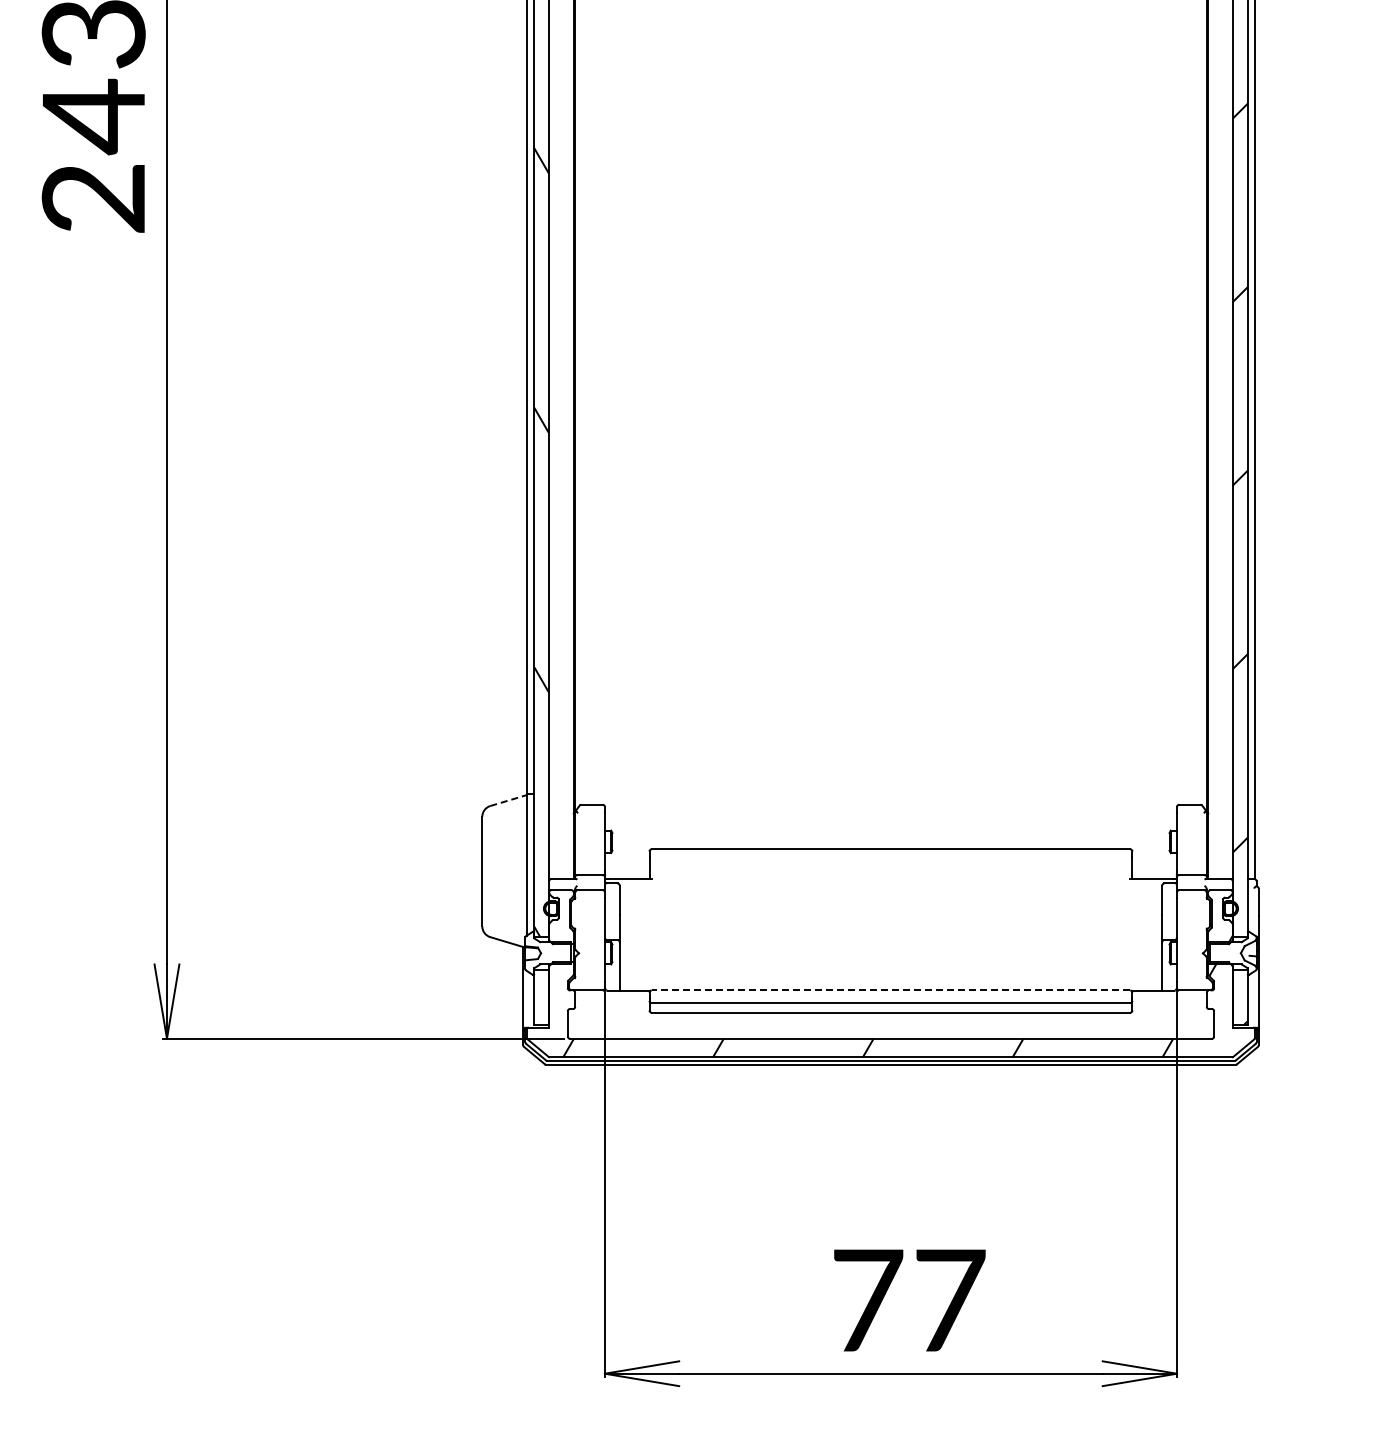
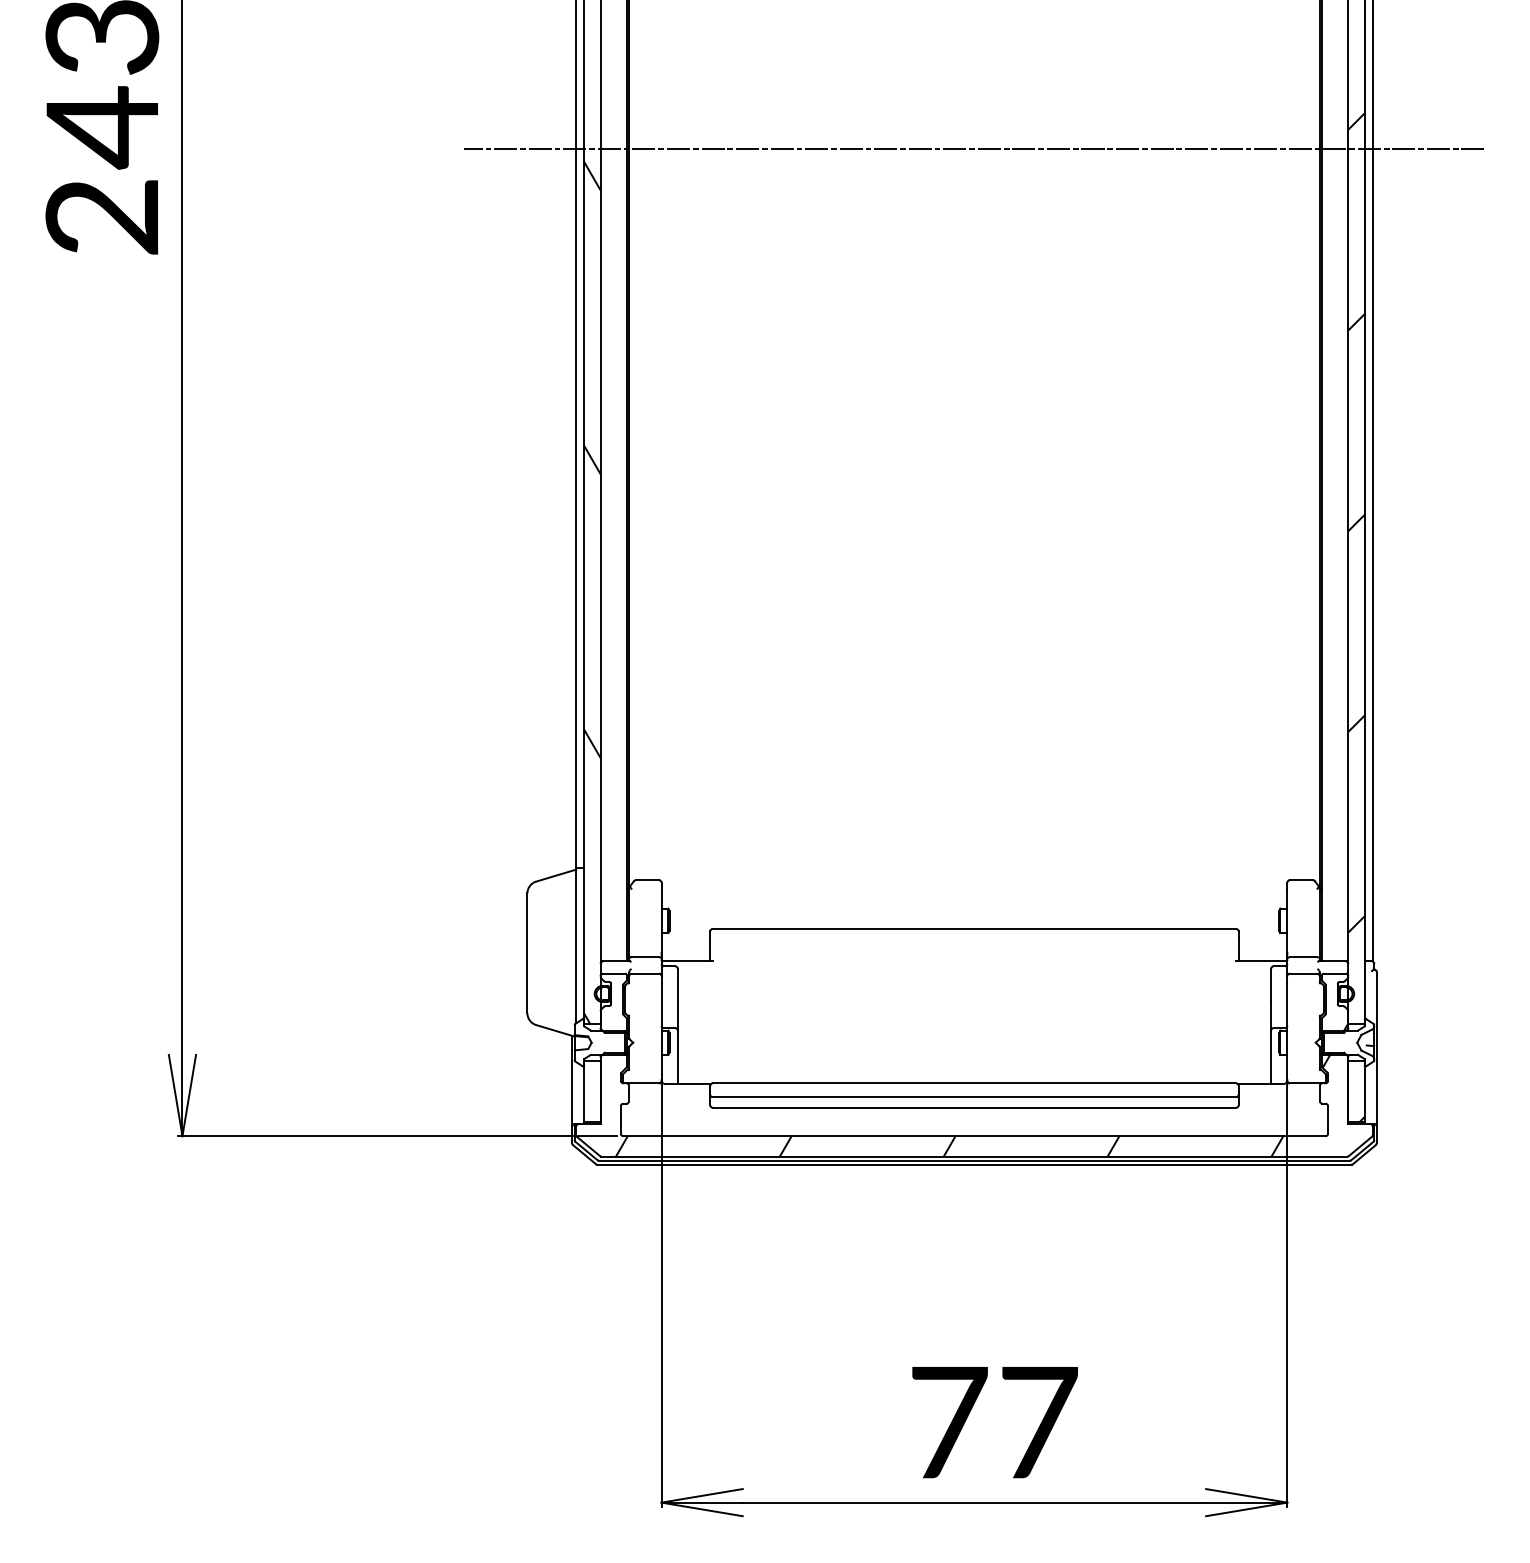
line: (890, 136) -> (973, 149), added
line: (509, 800) -> (557, 875), dashed -> solid
line: (890, 990) -> (973, 1083), dashed -> solid

